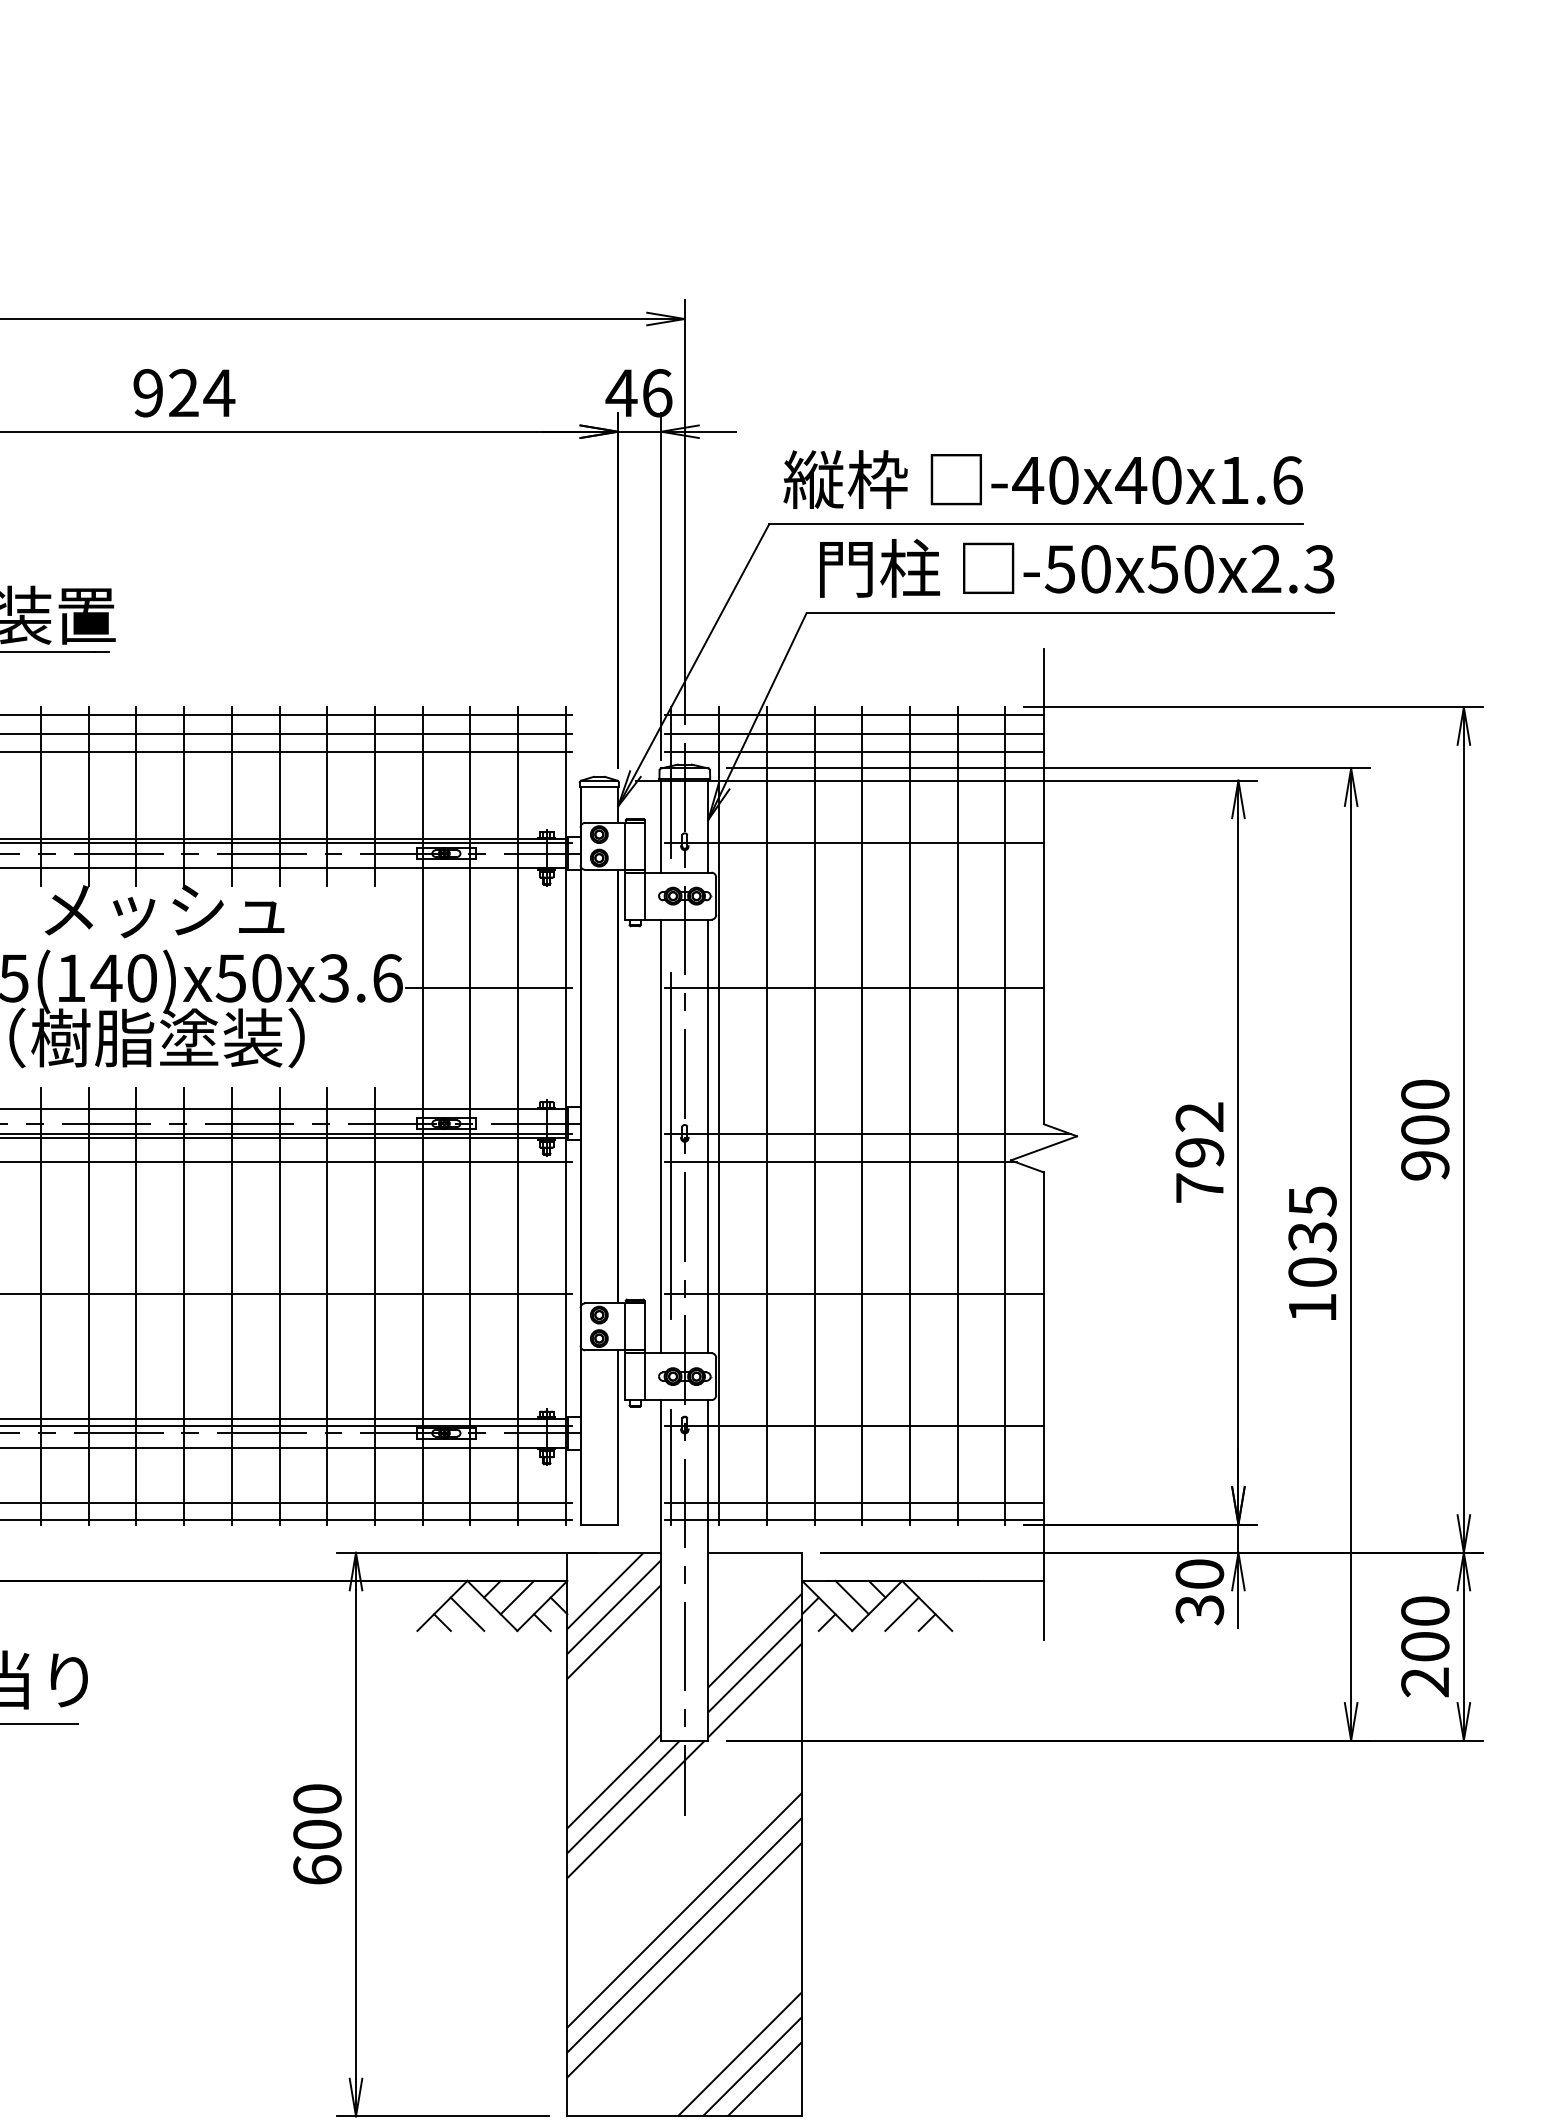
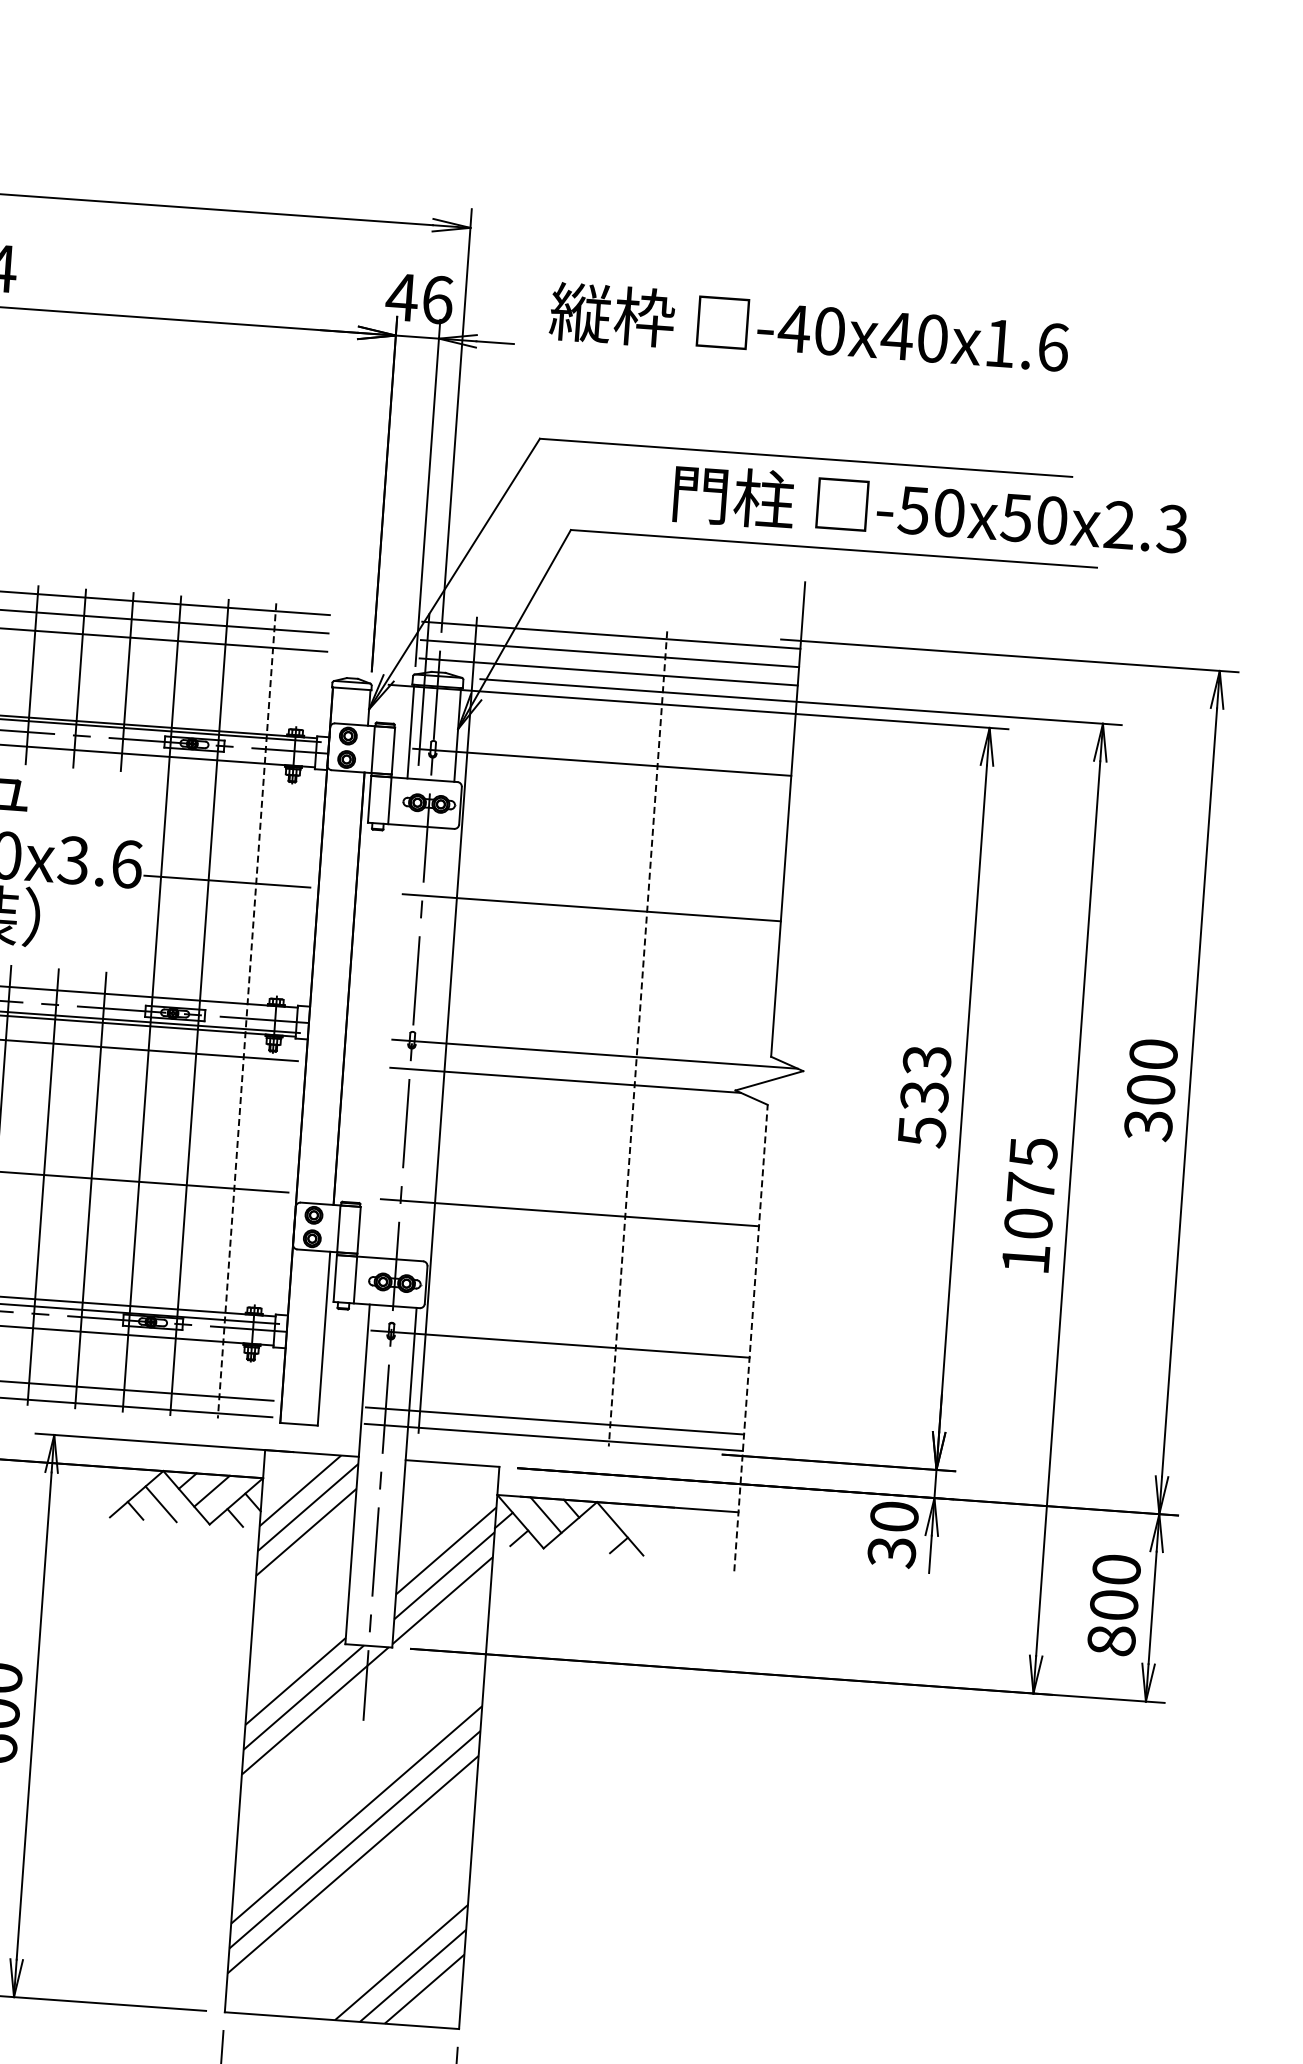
text: (1042, 479) -> (808, 328), moved
text: (1077, 568) -> (931, 511), moved
line: (517, 1115) -> (246, 1010), solid -> dashed
line: (565, 1115) -> (294, 1013), removed
line: (766, 1115) -> (495, 1028), removed
line: (814, 1115) -> (542, 1031), removed
line: (862, 1115) -> (590, 1035), removed
line: (909, 1115) -> (637, 1038), solid -> dashed
line: (957, 1115) -> (685, 1041), removed
line: (1005, 1115) -> (733, 1045), removed
line: (661, 1136) -> (388, 1041), removed
line: (708, 1136) -> (435, 1044), removed
line: (671, 1145) -> (398, 1051), removed
text: (1199, 1152) -> (924, 1096), 792 -> 533
text: (1425, 1166) -> (1148, 1126), 900 -> 300
text: (1312, 1237) -> (1030, 1188), 1035 -> 1075
line: (1043, 1406) -> (750, 1338), solid -> dashed
line: (671, 1467) -> (375, 1372), removed
line: (901, 1613) -> (594, 1534), removed
text: (1425, 1682) -> (1111, 1640), 200 -> 800

